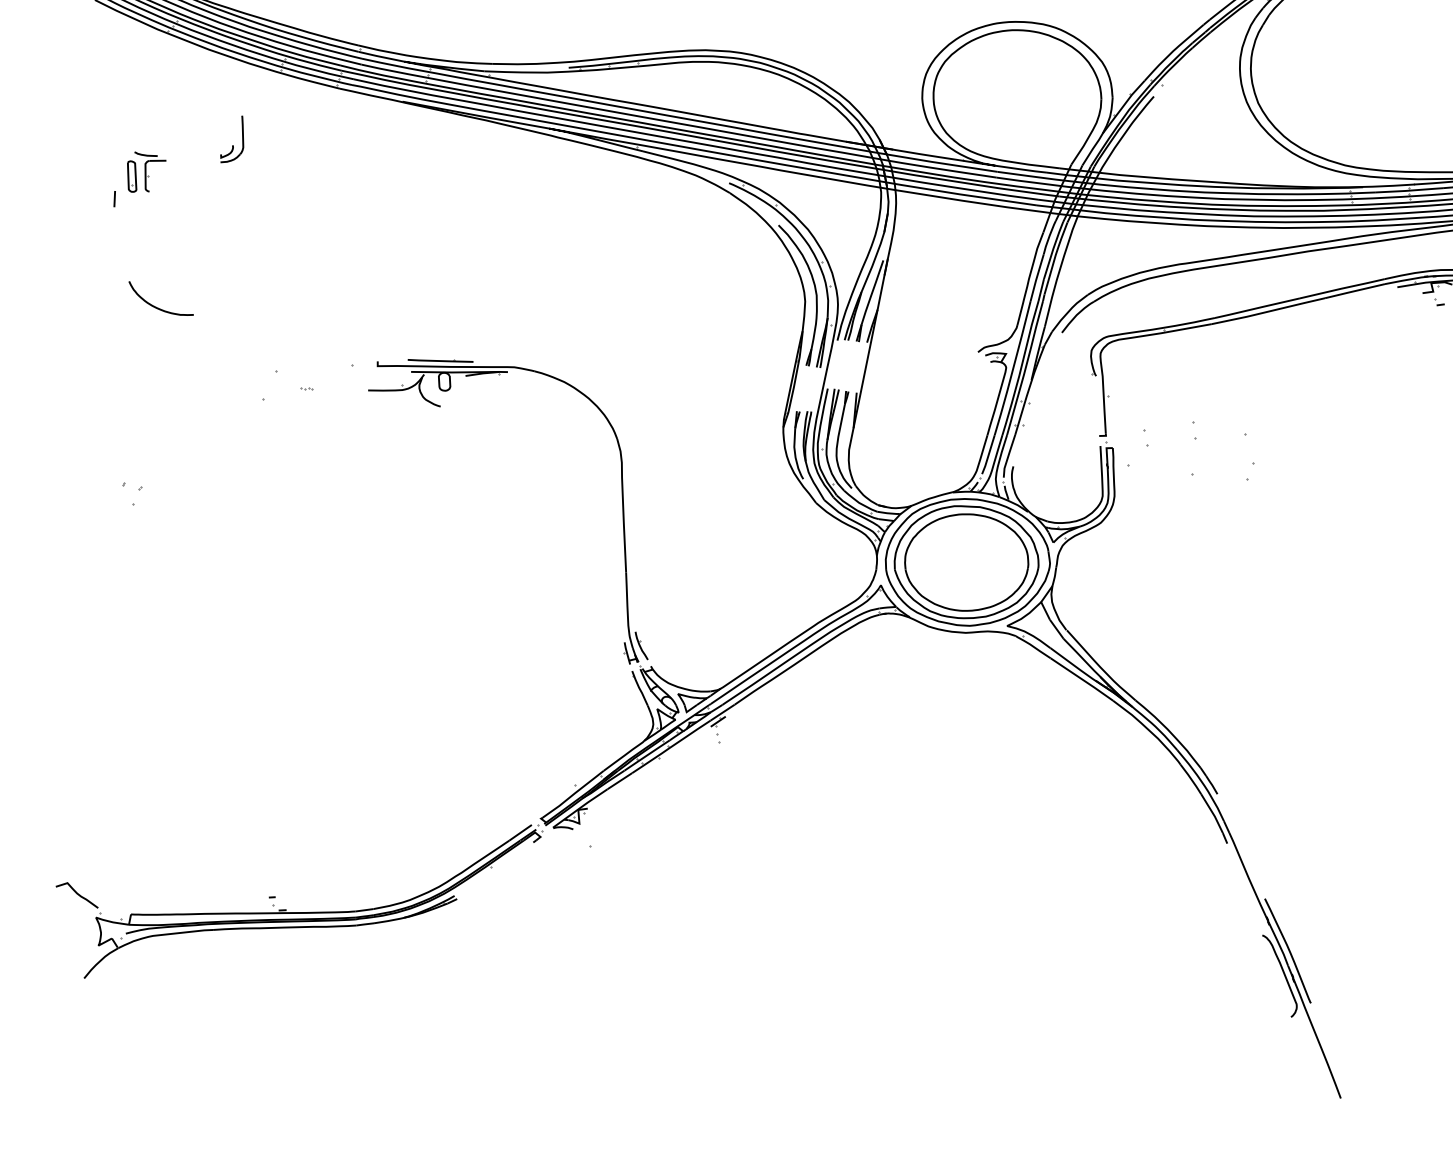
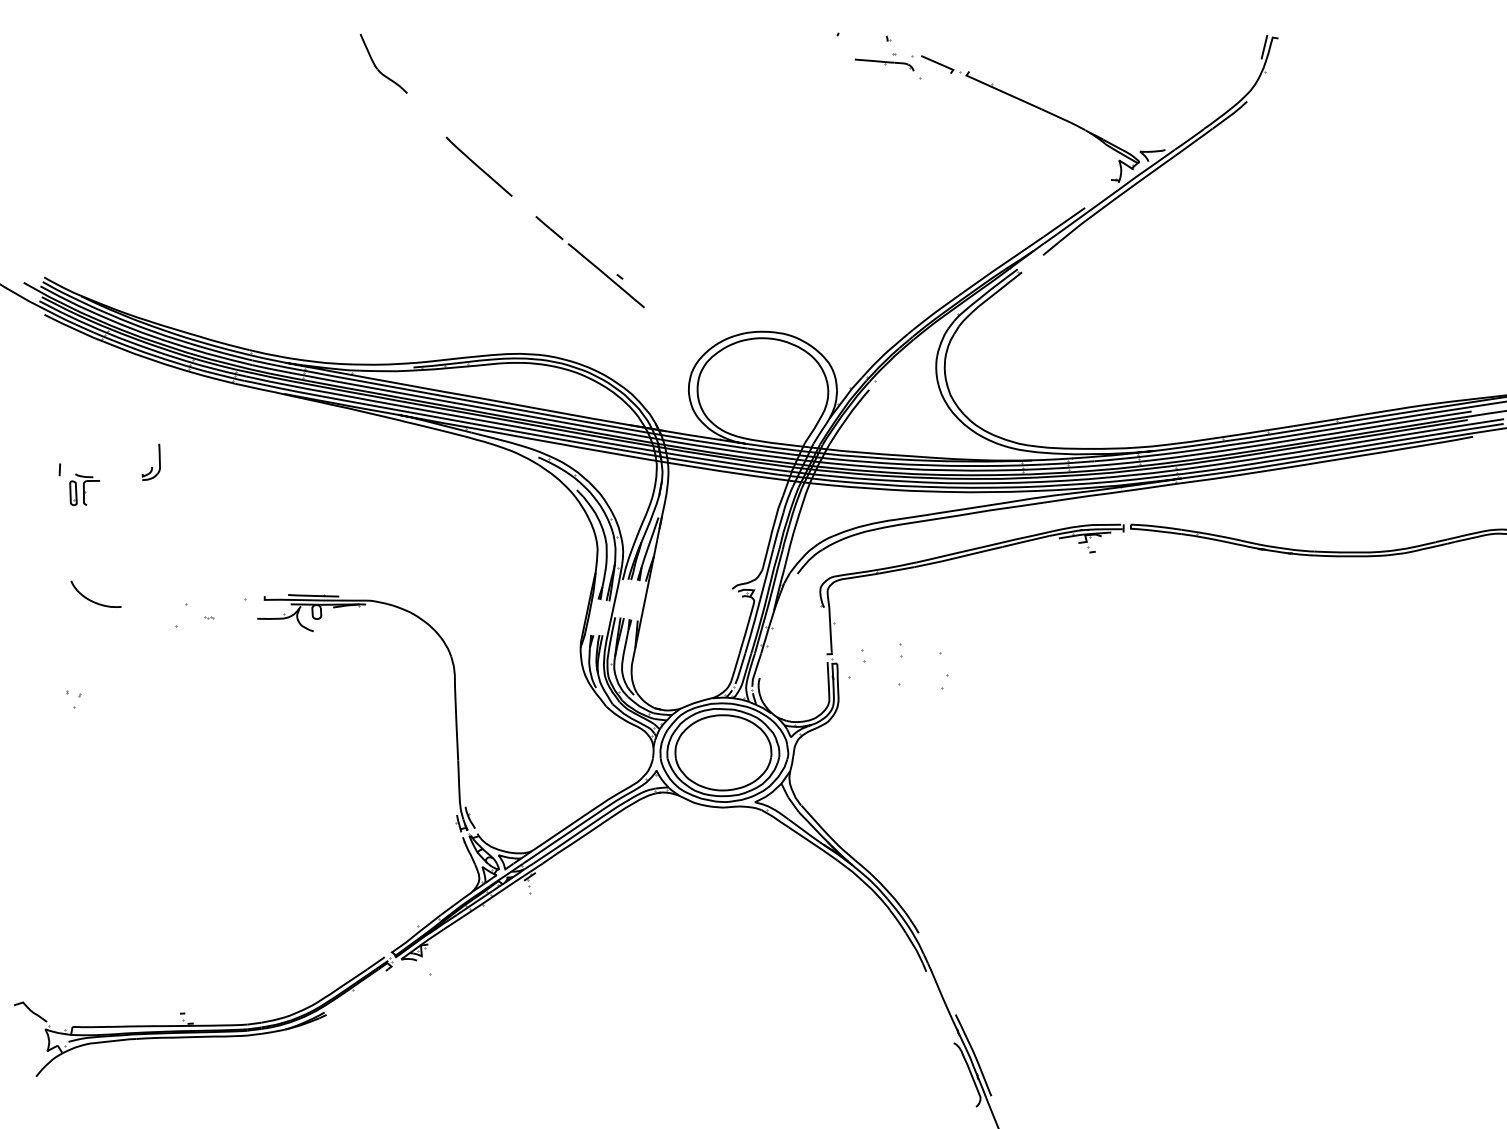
part: (231, 138) -> (150, 461), moved
part: (146, 171) -> (84, 489), moved
curve: (156, 306) -> (92, 600), moved

